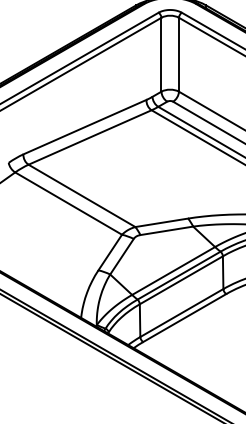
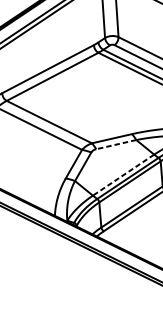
line: (166, 230) -> (116, 144), solid -> dashed
line: (173, 270) -> (123, 174), solid -> dashed

